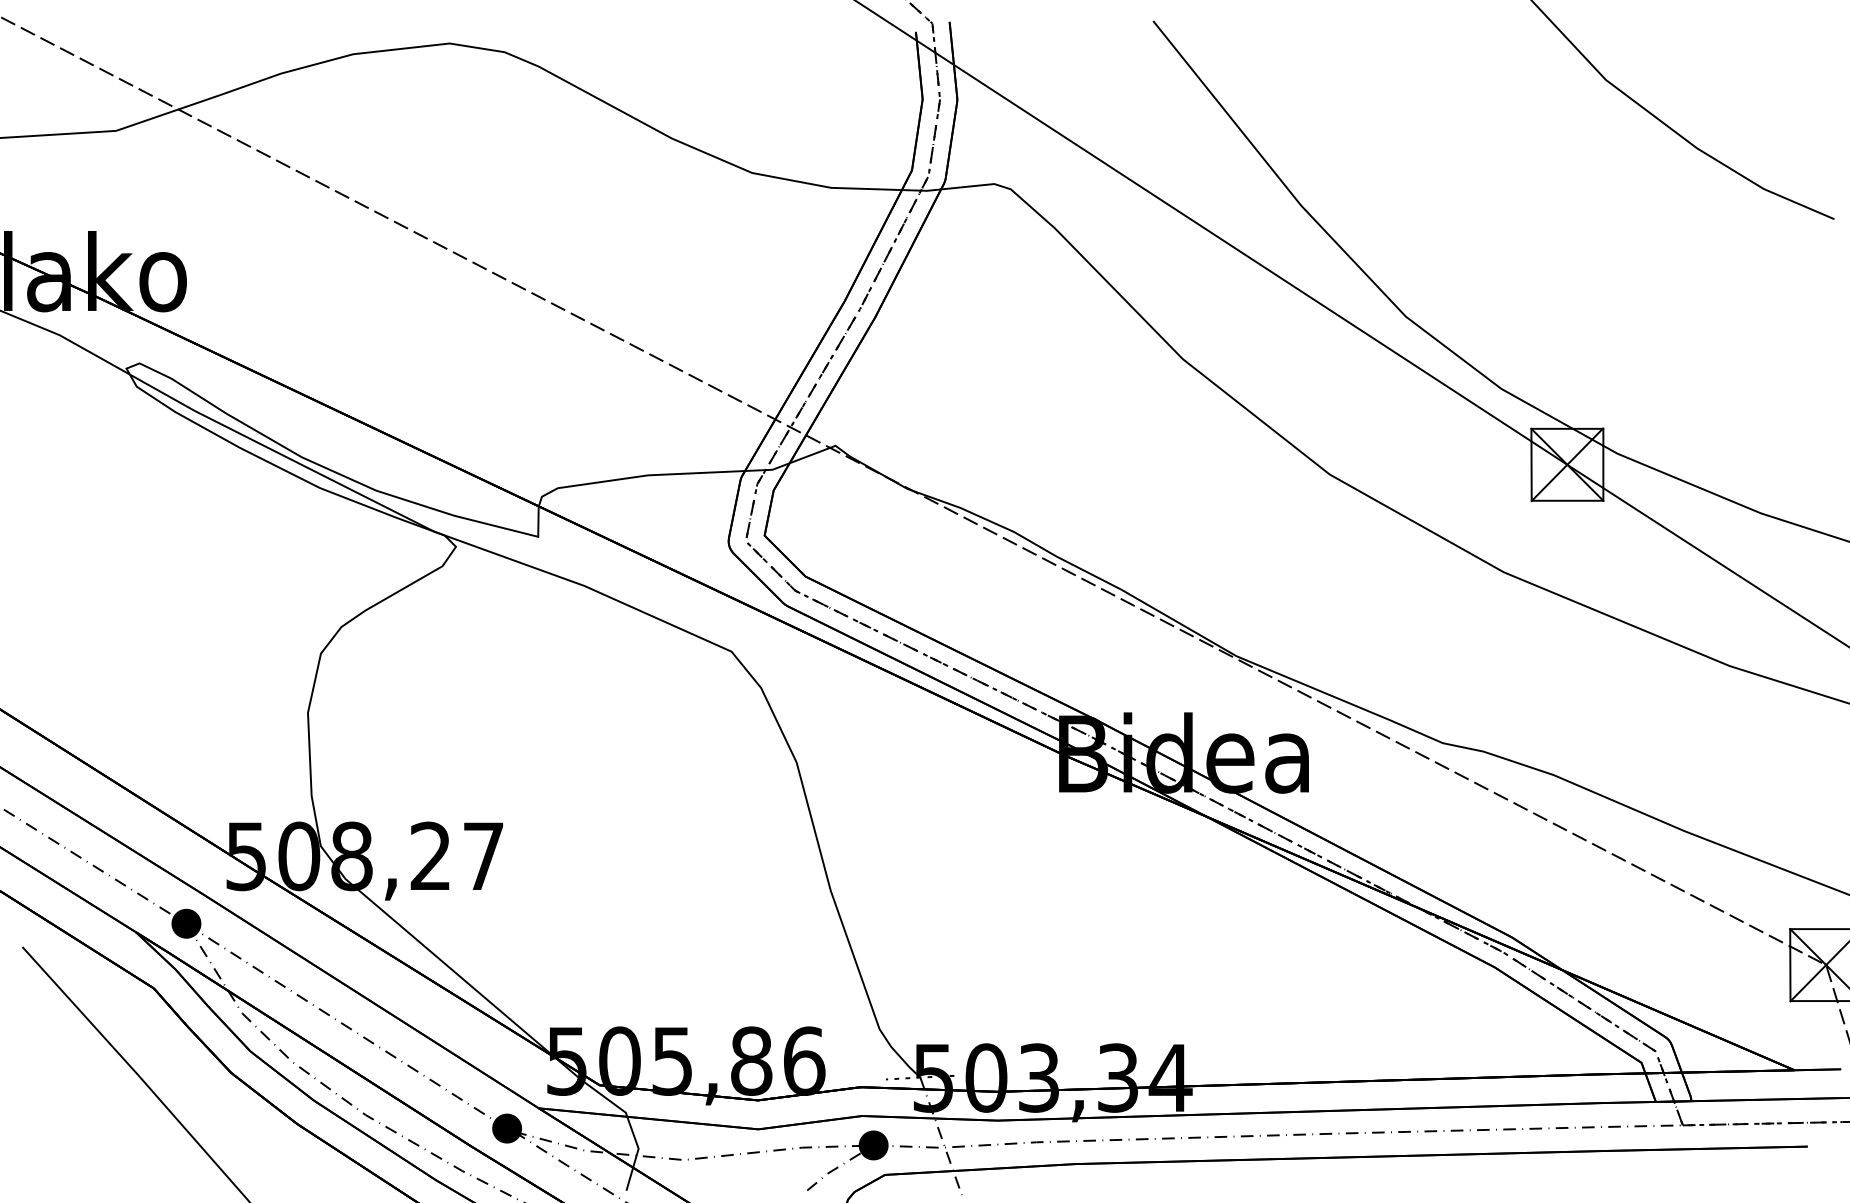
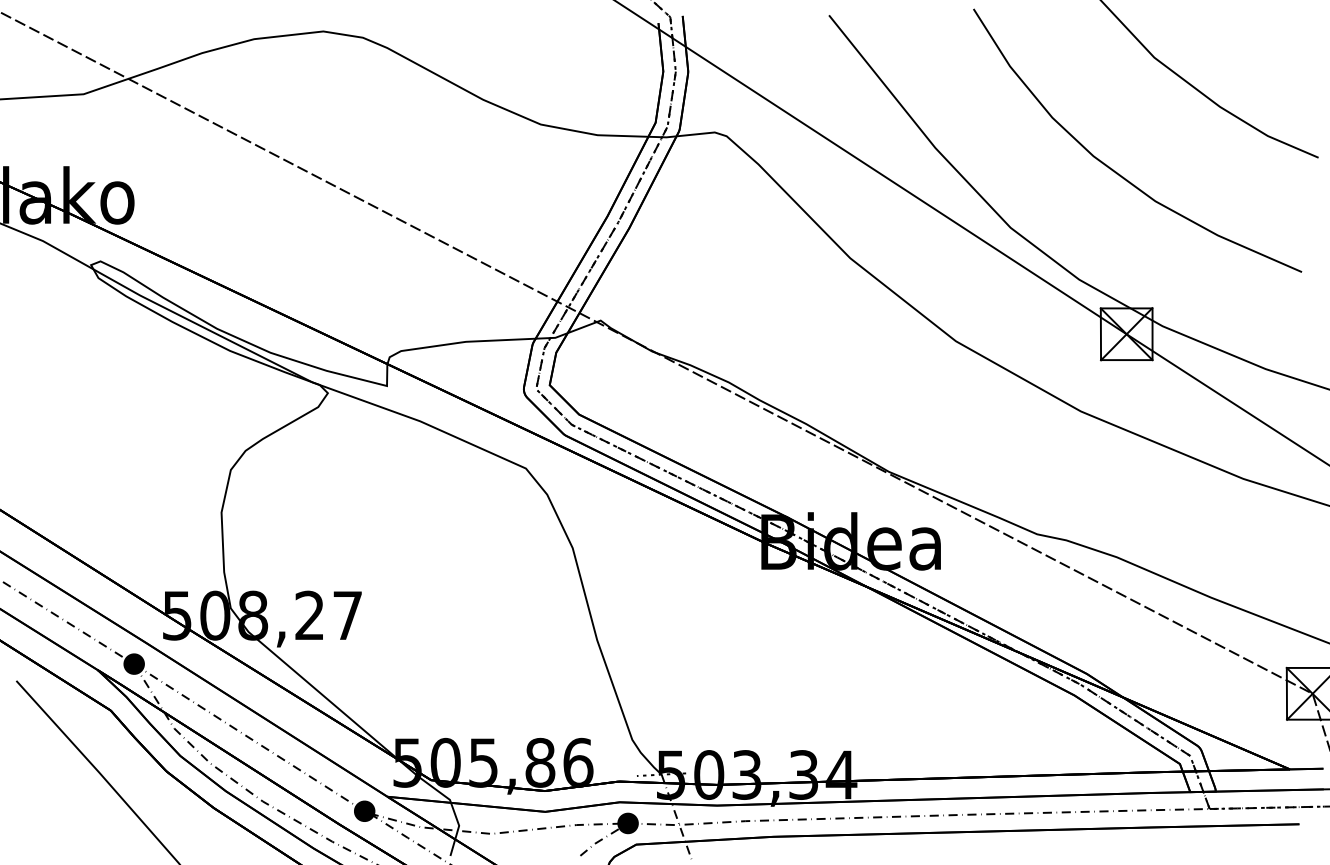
curve: (1551, 237) -> (1115, 170), added

